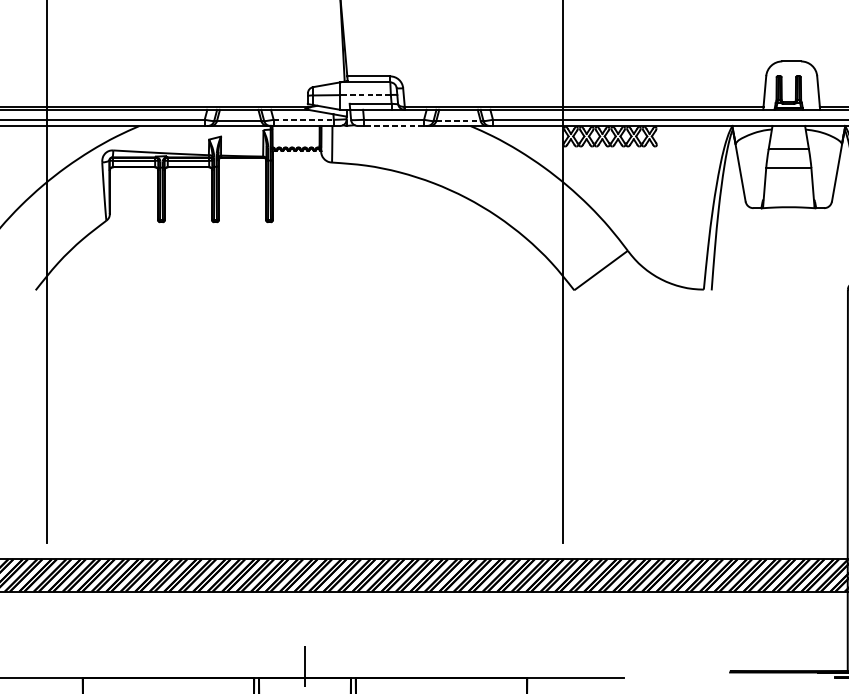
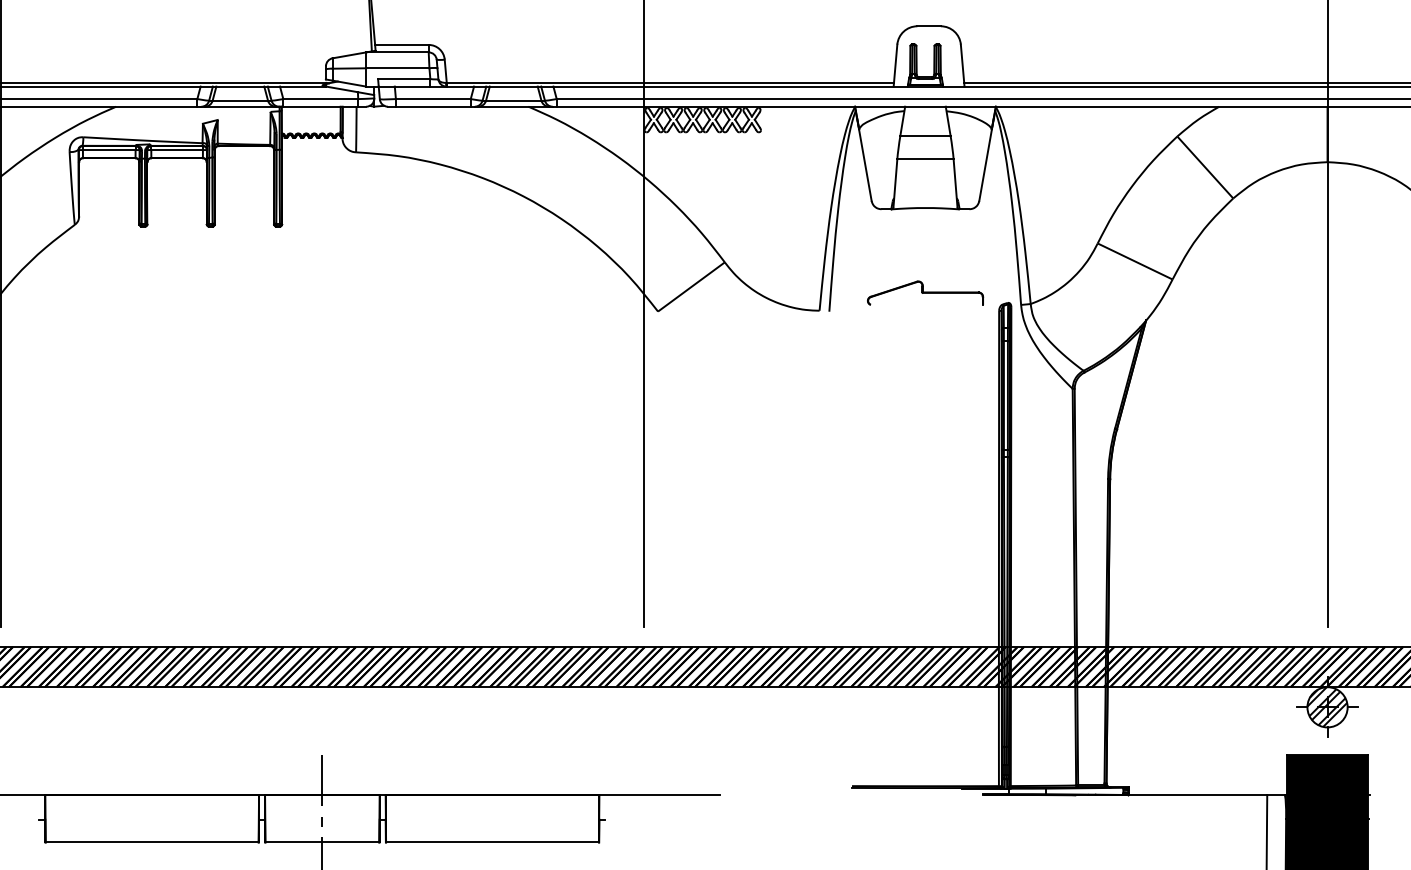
line: (365, 95) -> (397, 68), dashed -> solid
line: (304, 120) -> (321, 99), dashed -> solid
line: (458, 120) -> (513, 100), dashed -> solid
line: (393, 125) -> (432, 106), dashed -> solid
part: (788, 274) -> (925, 292), added

